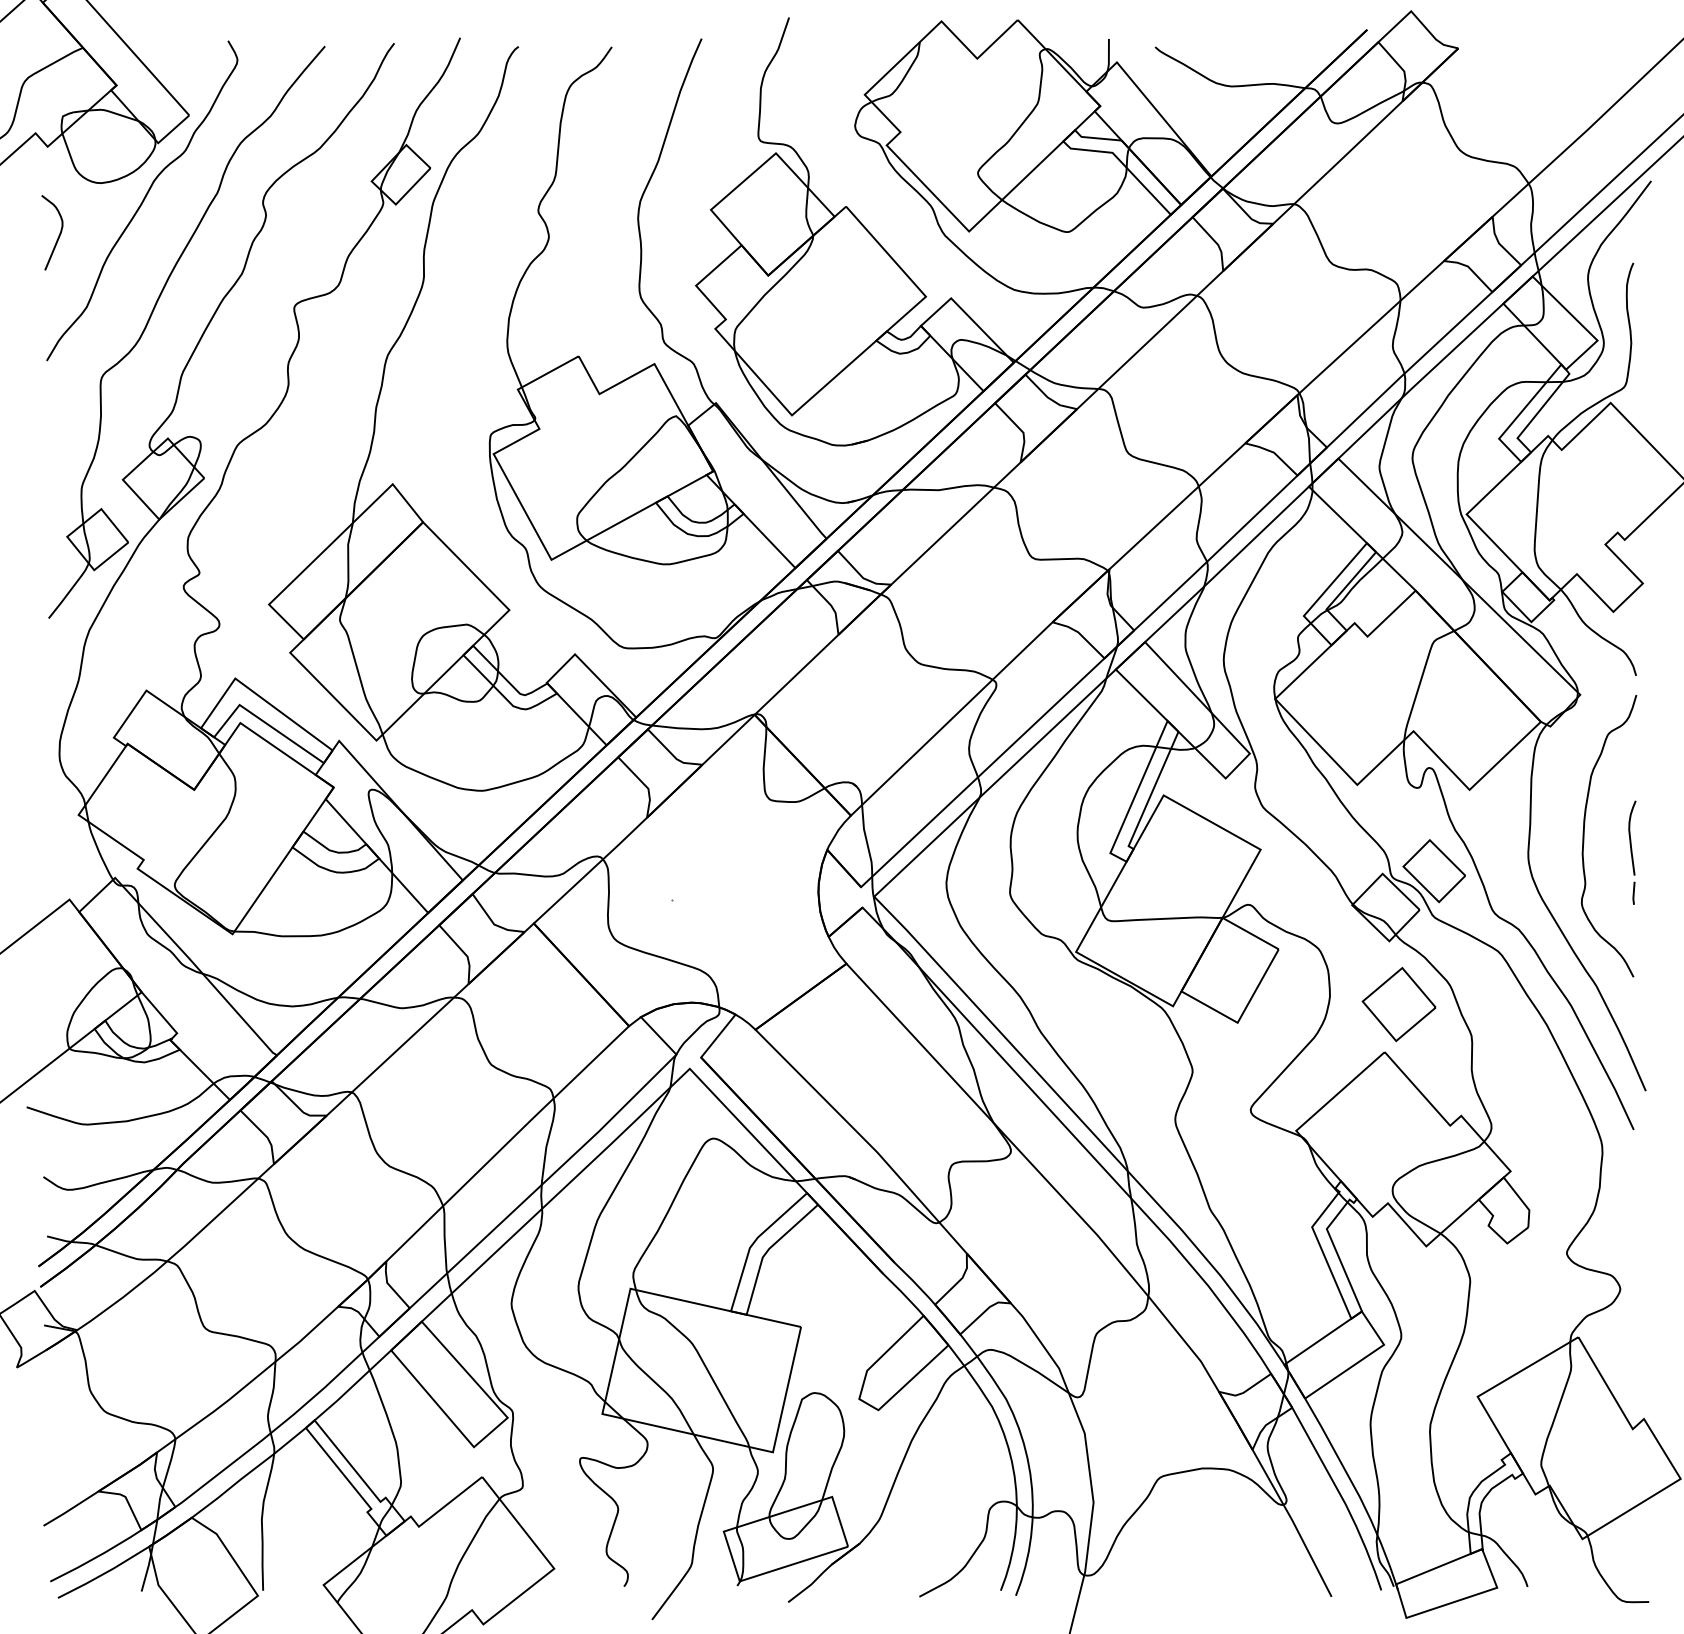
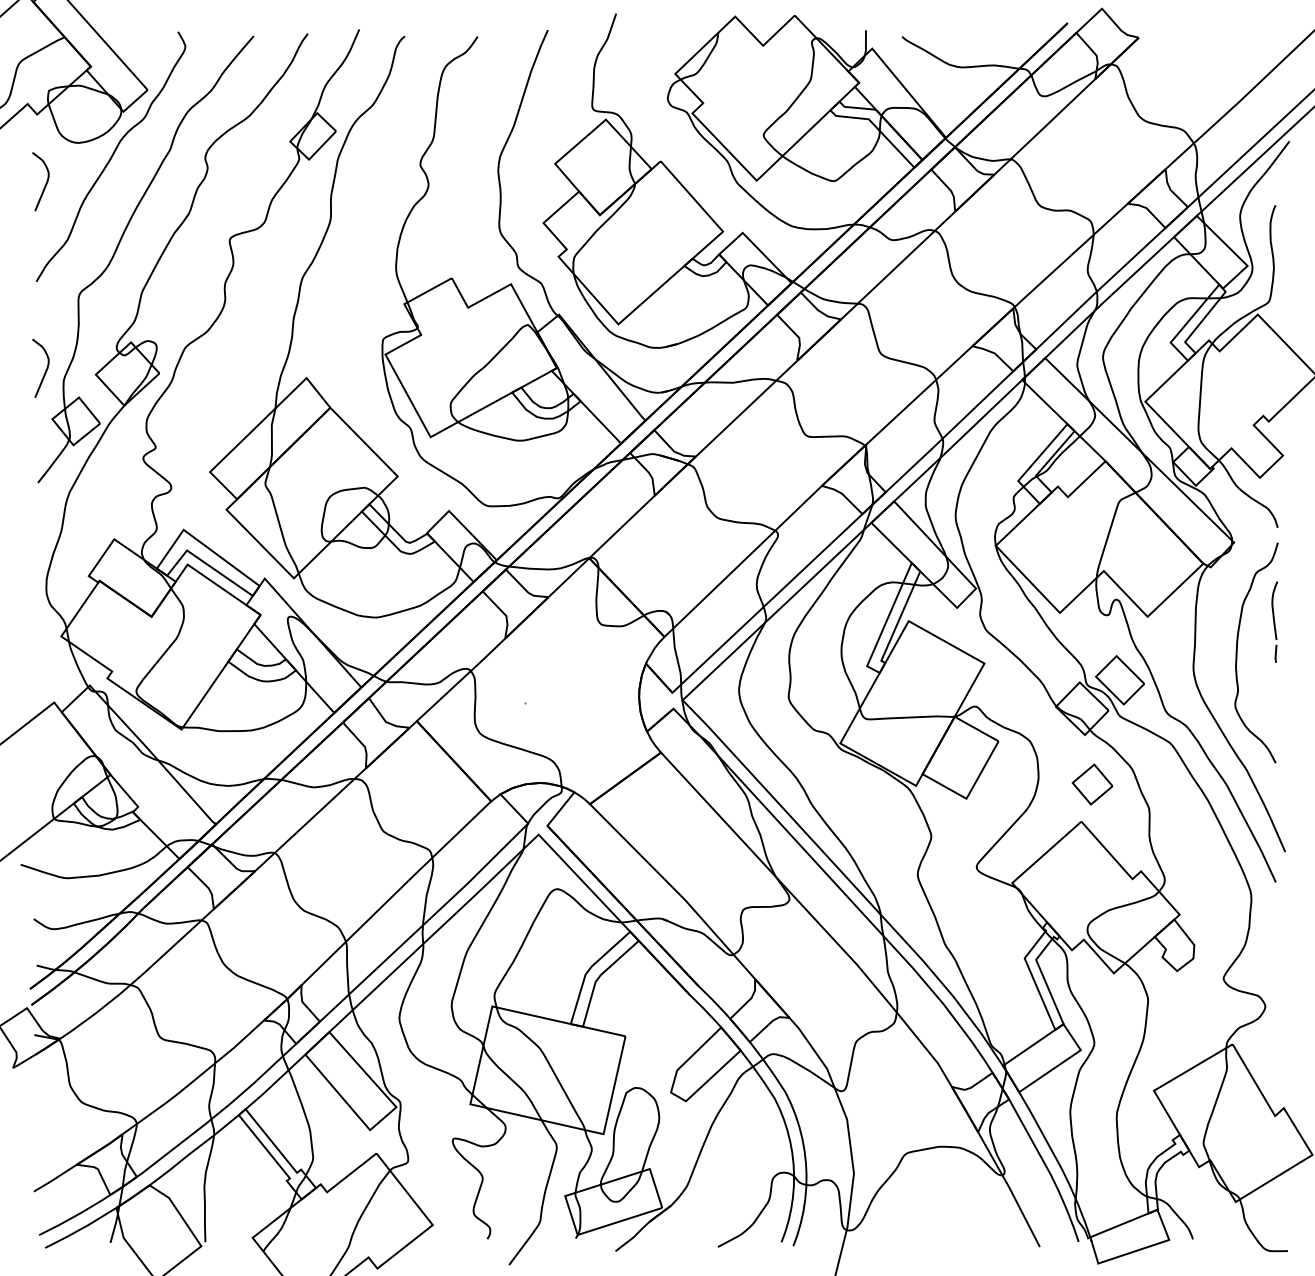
curve: (58, 474) -> (45, 370), added
part: (1632, 852) -> (1274, 621), moved
part: (1398, 1004) -> (1092, 784), size x0.7

